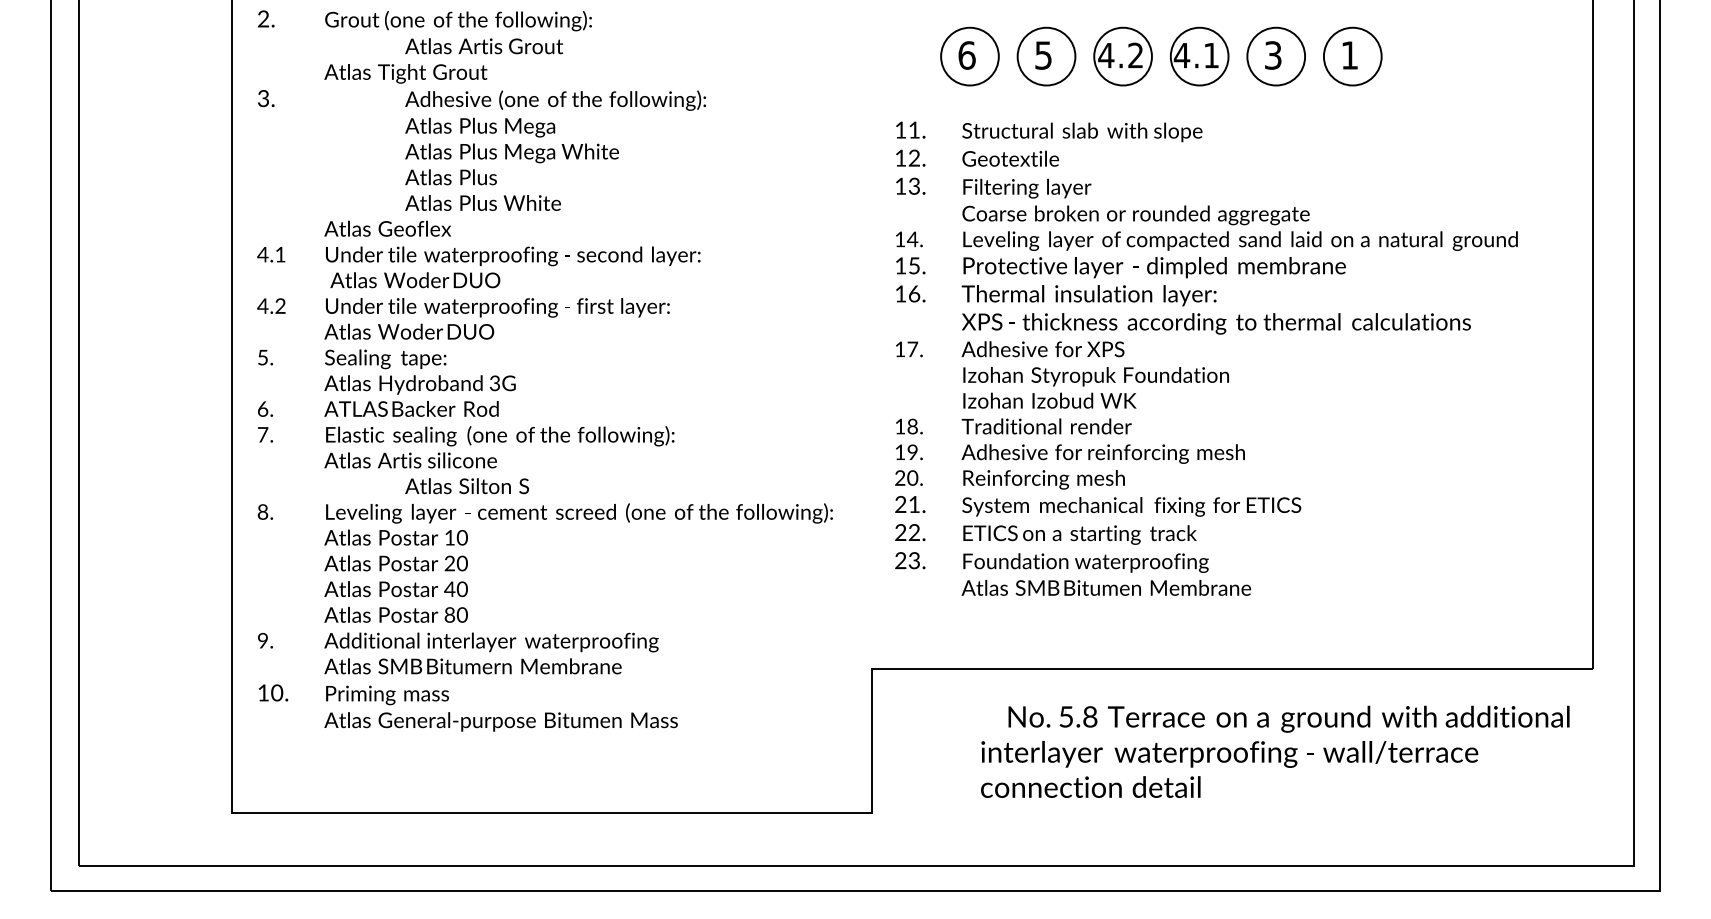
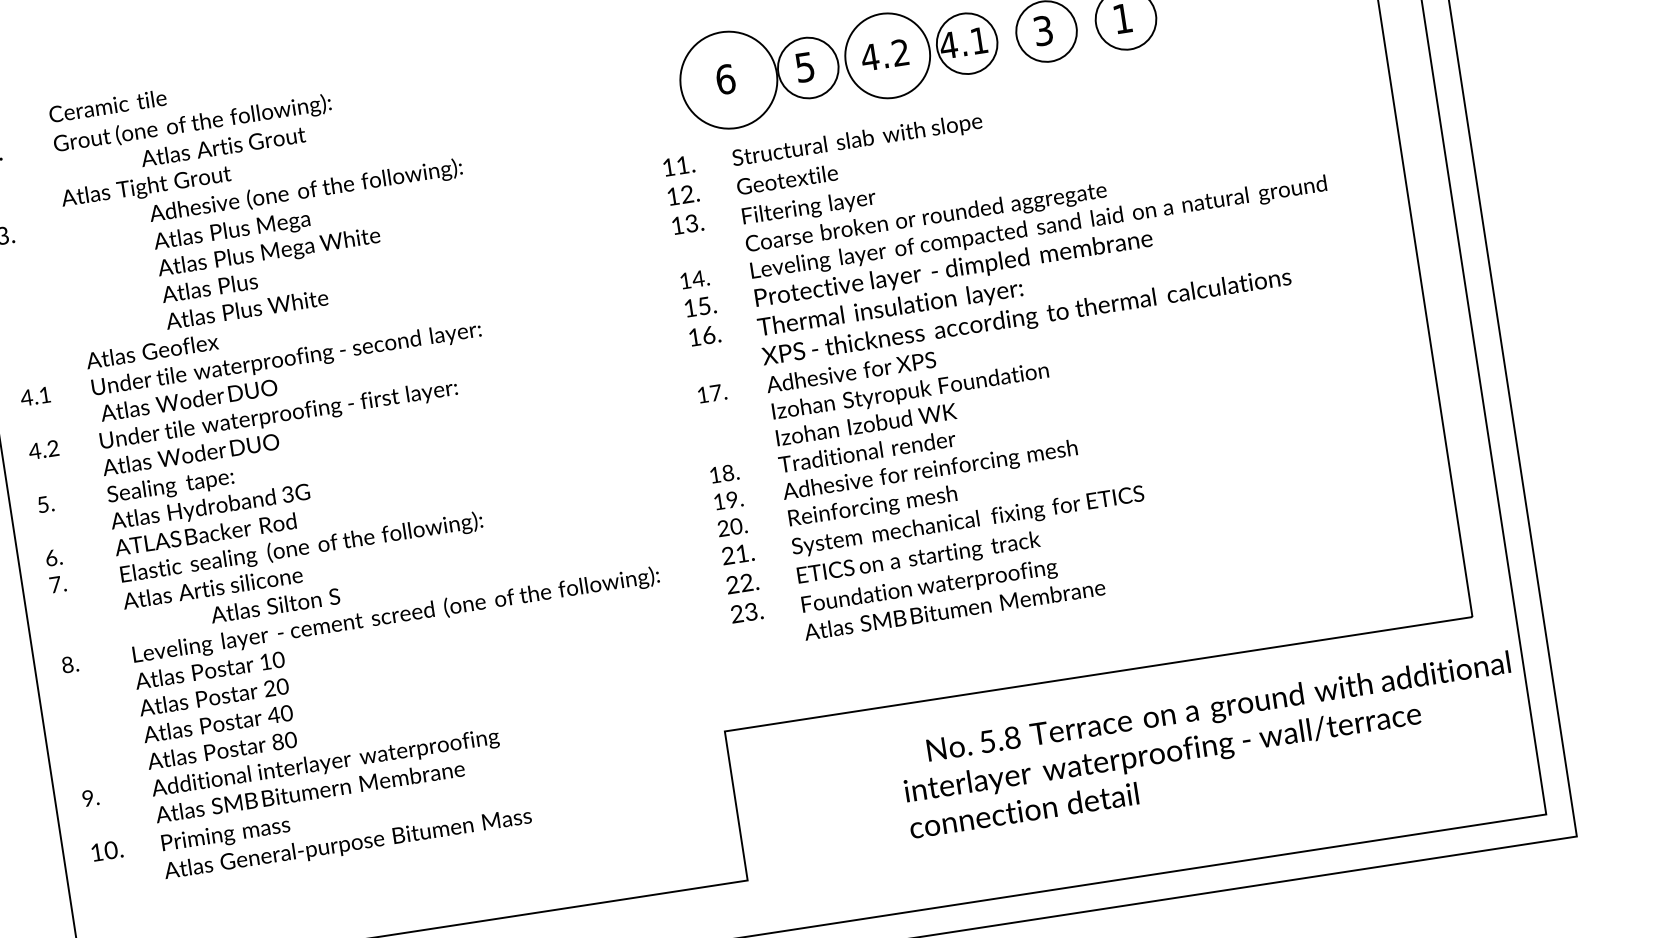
circle: (969, 56) -> (728, 80), size x1.6
circle: (1122, 56) -> (887, 55), size x1.4
text: (1275, 751) -> (1210, 744), moved

